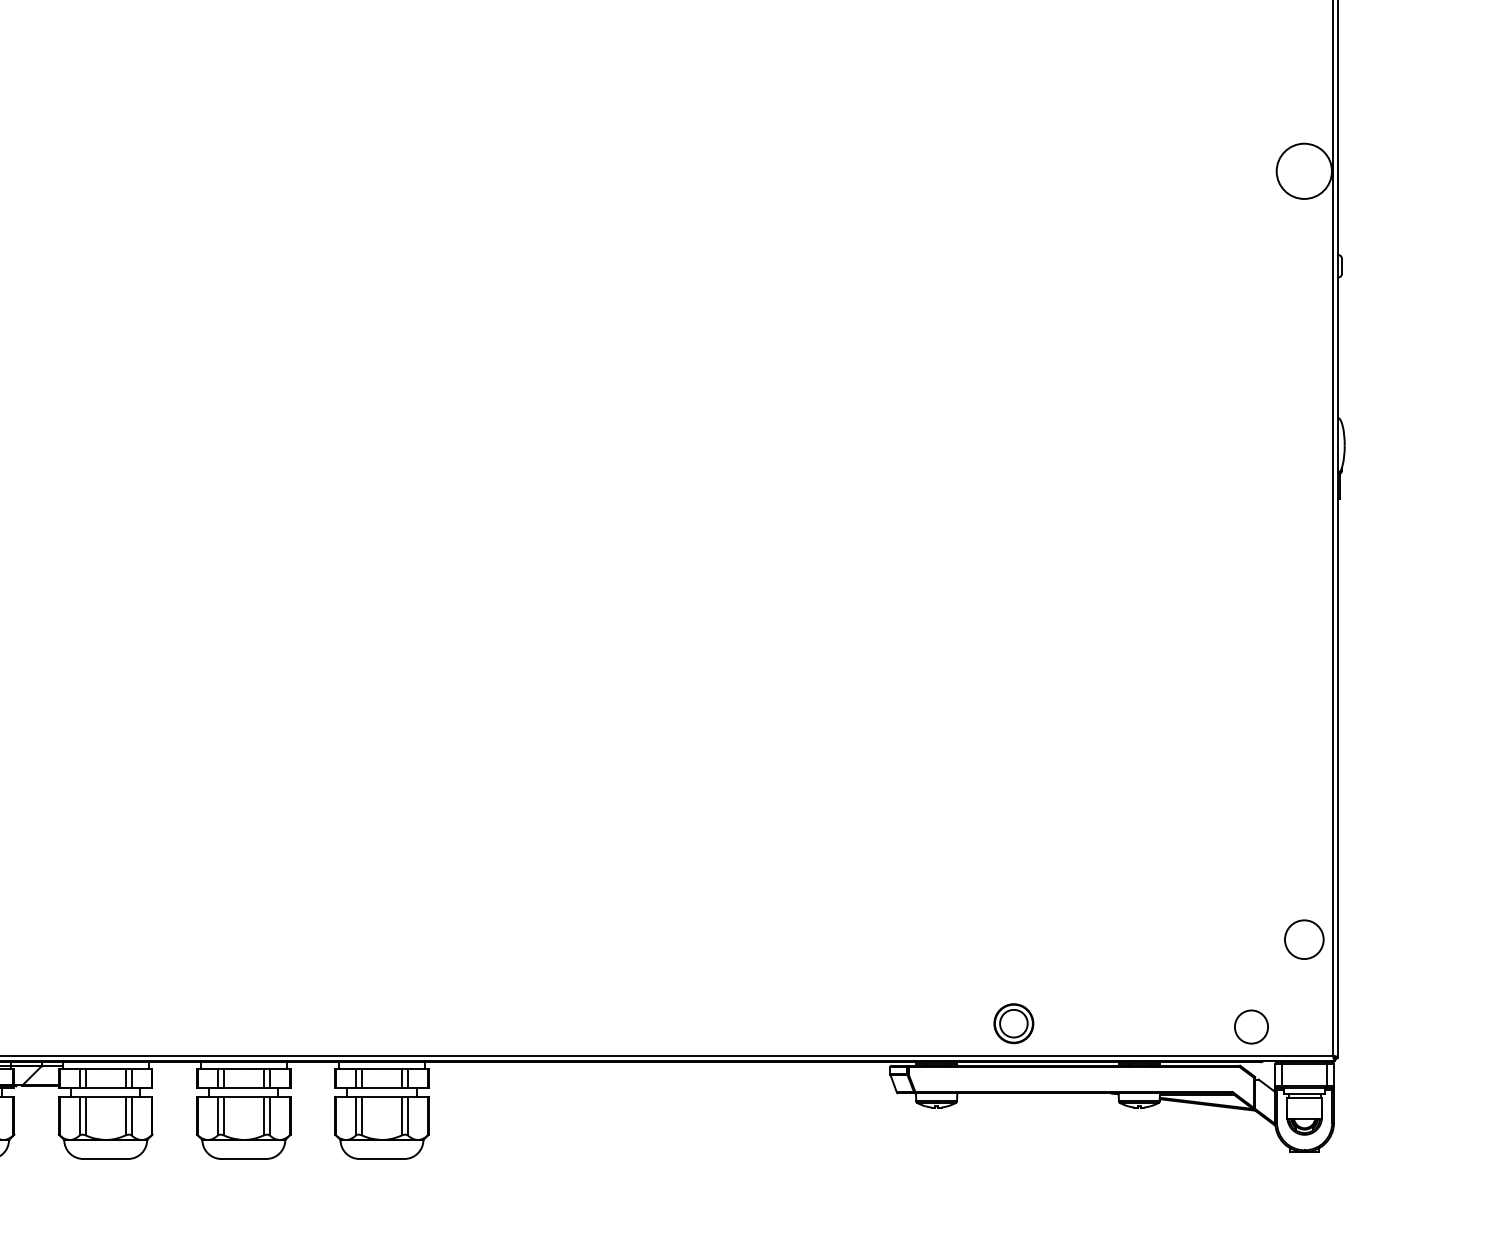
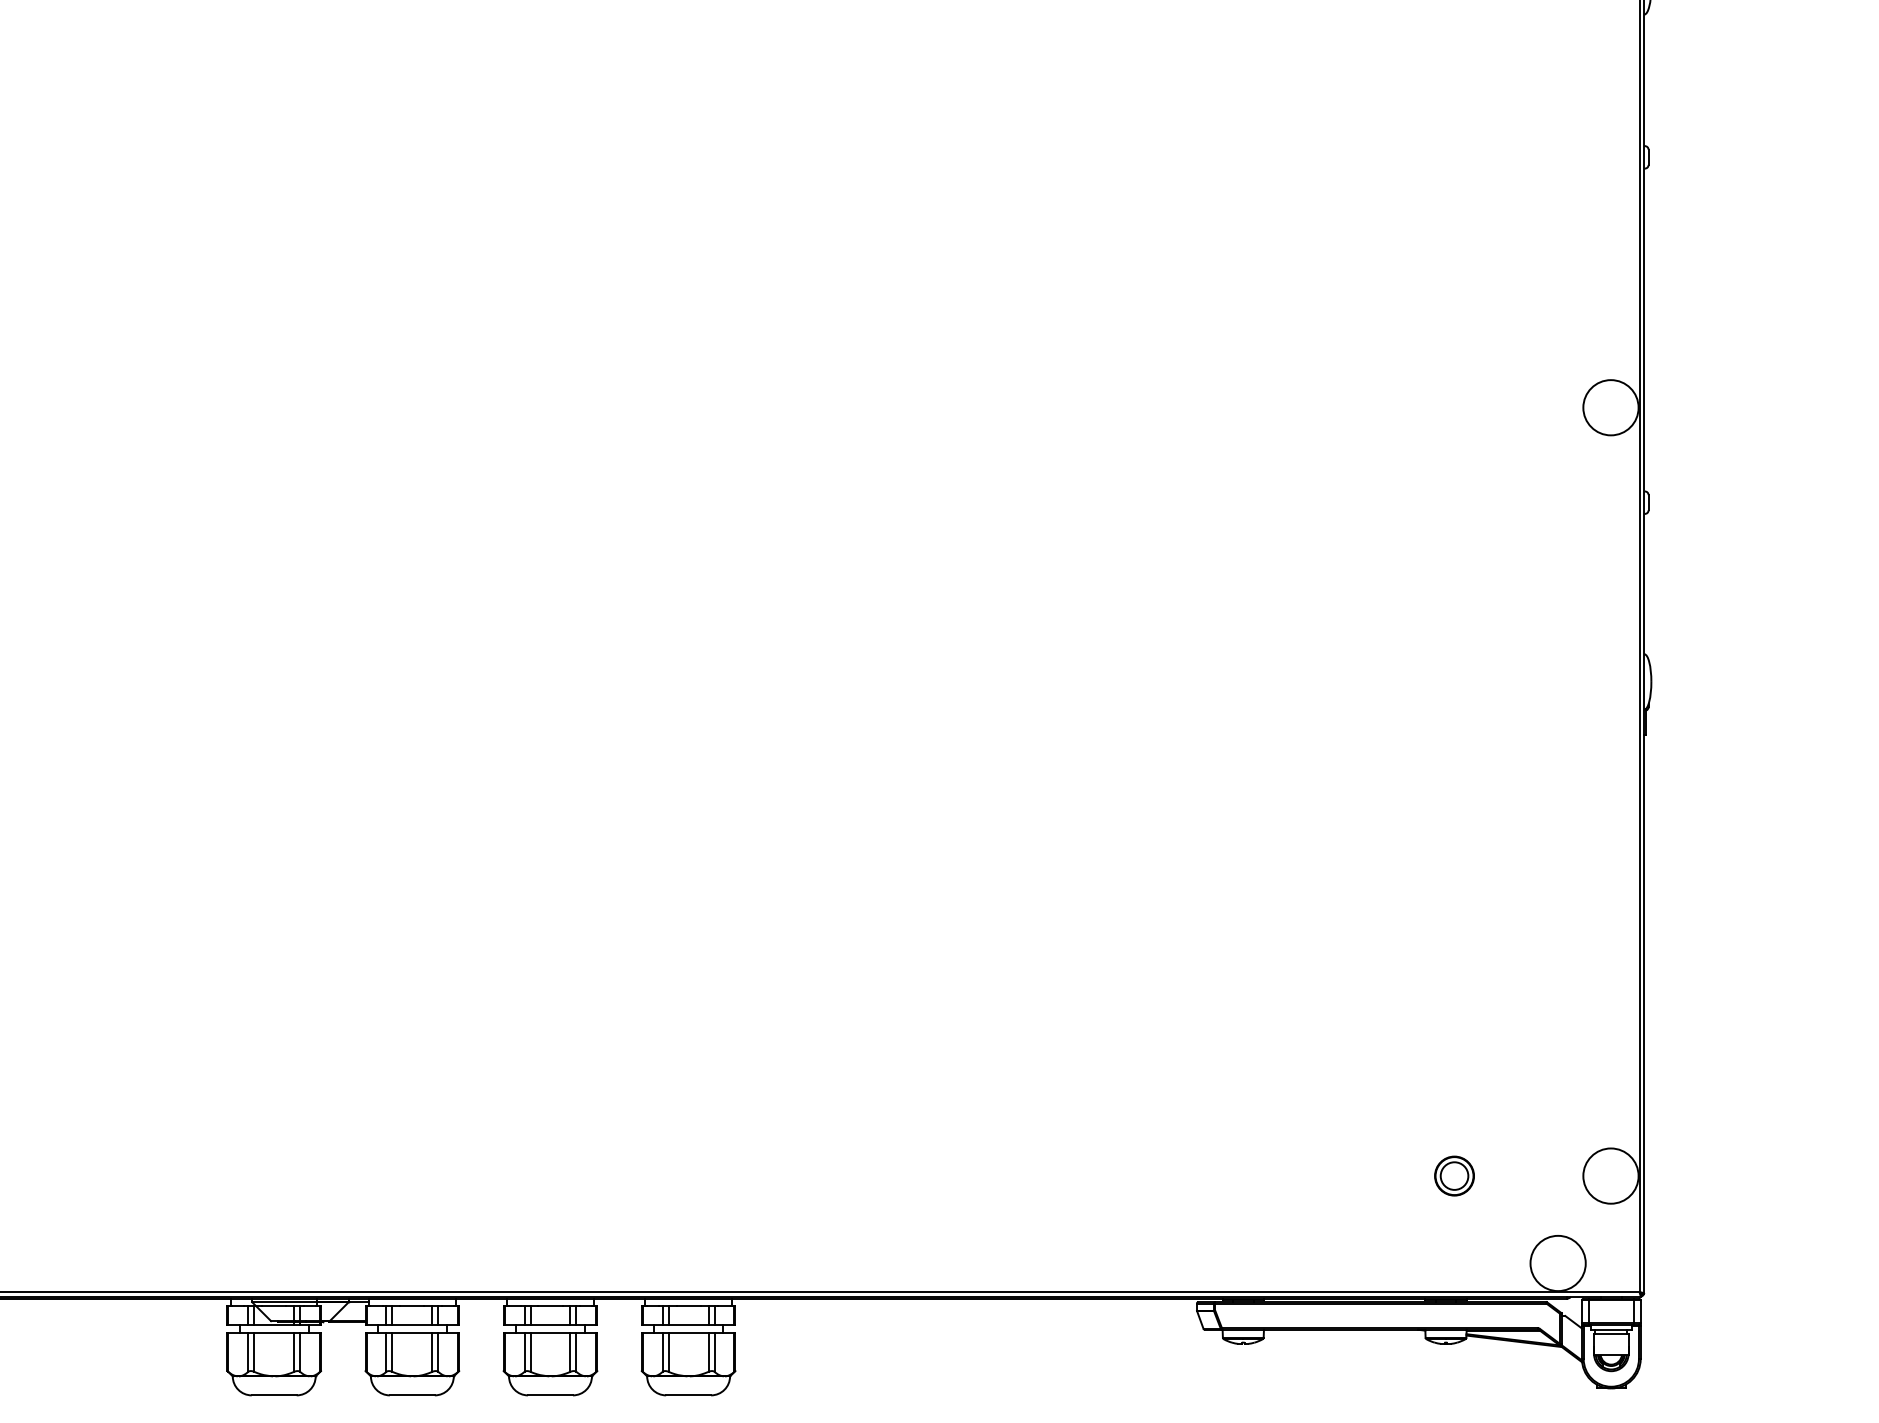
circle: (1303, 939) -> (1610, 1175), size x1.43
part: (1013, 1023) -> (1454, 1175), moved
circle: (1250, 1027) -> (1557, 1263), size x1.67

